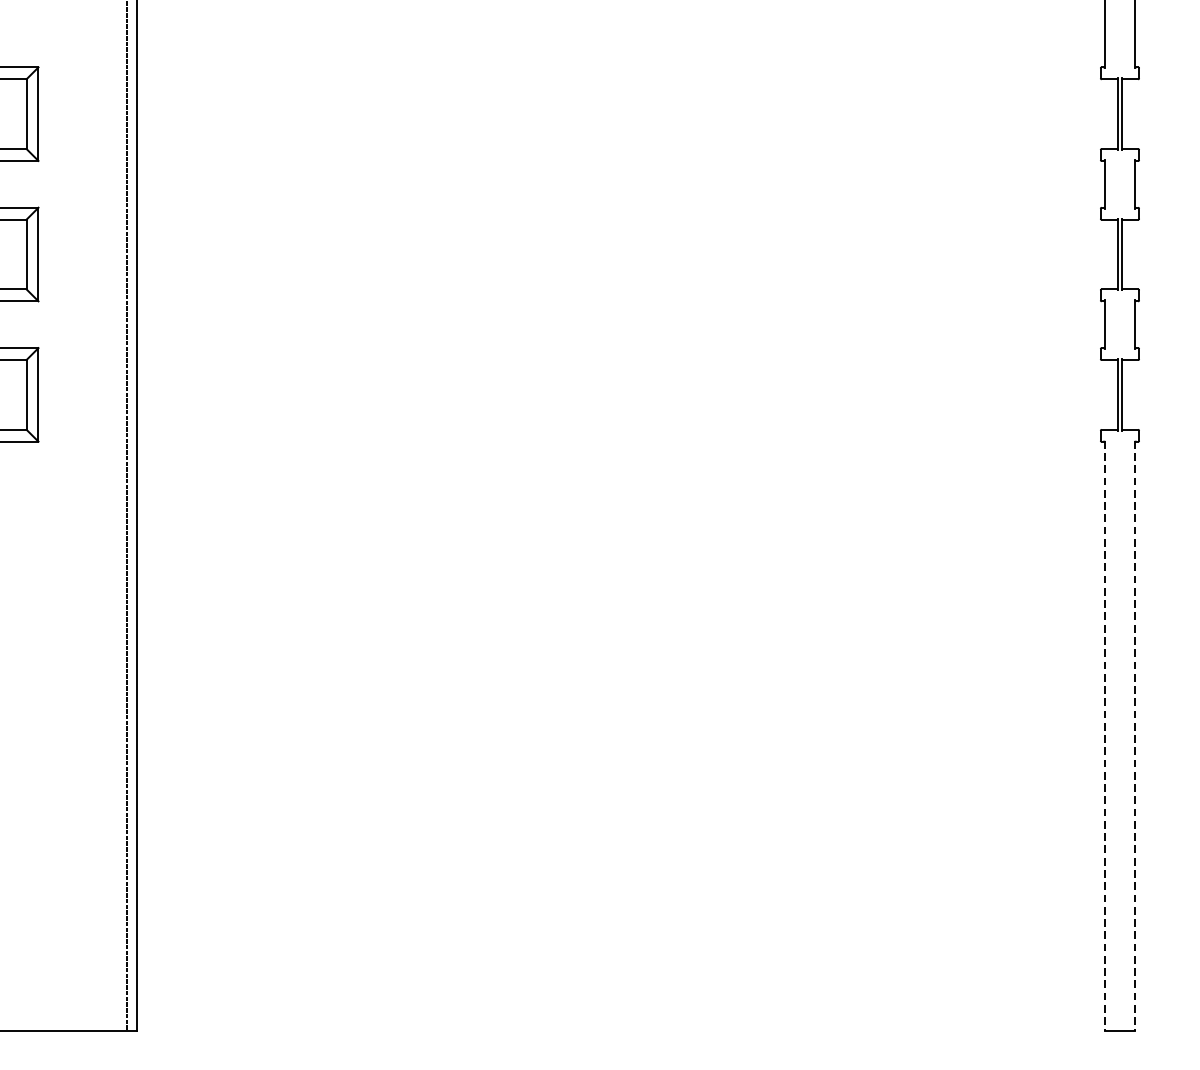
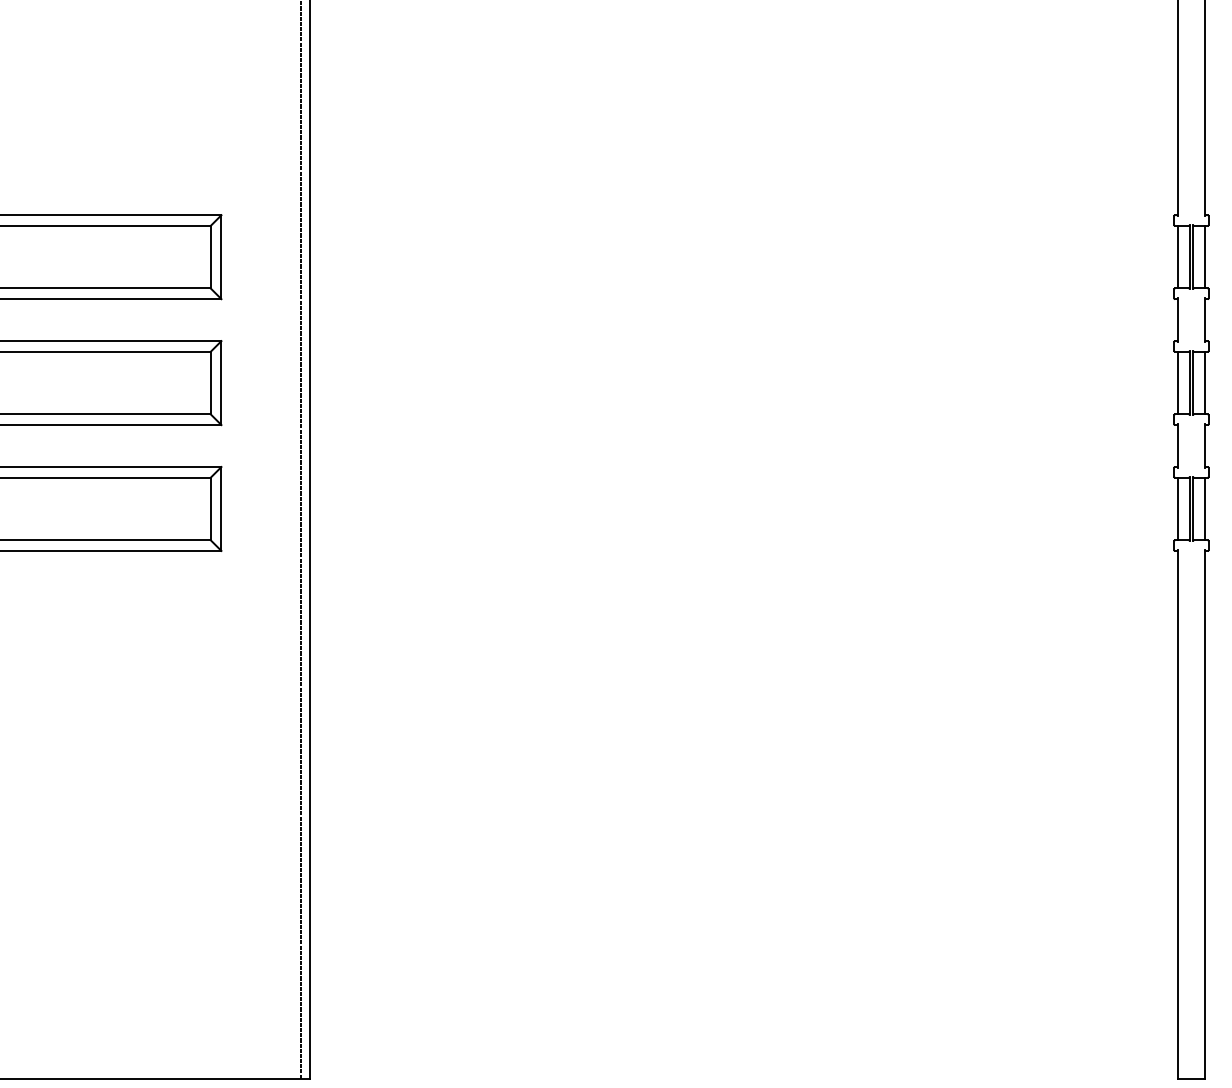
line: (1104, 113) -> (1177, 256), added
line: (1135, 113) -> (1205, 256), added
line: (1104, 253) -> (1177, 382), added
line: (1135, 253) -> (1205, 382), added
line: (1104, 394) -> (1177, 508), added
line: (1135, 394) -> (1205, 508), added
line: (1104, 735) -> (1177, 814), dashed -> solid
line: (1135, 735) -> (1205, 814), dashed -> solid

